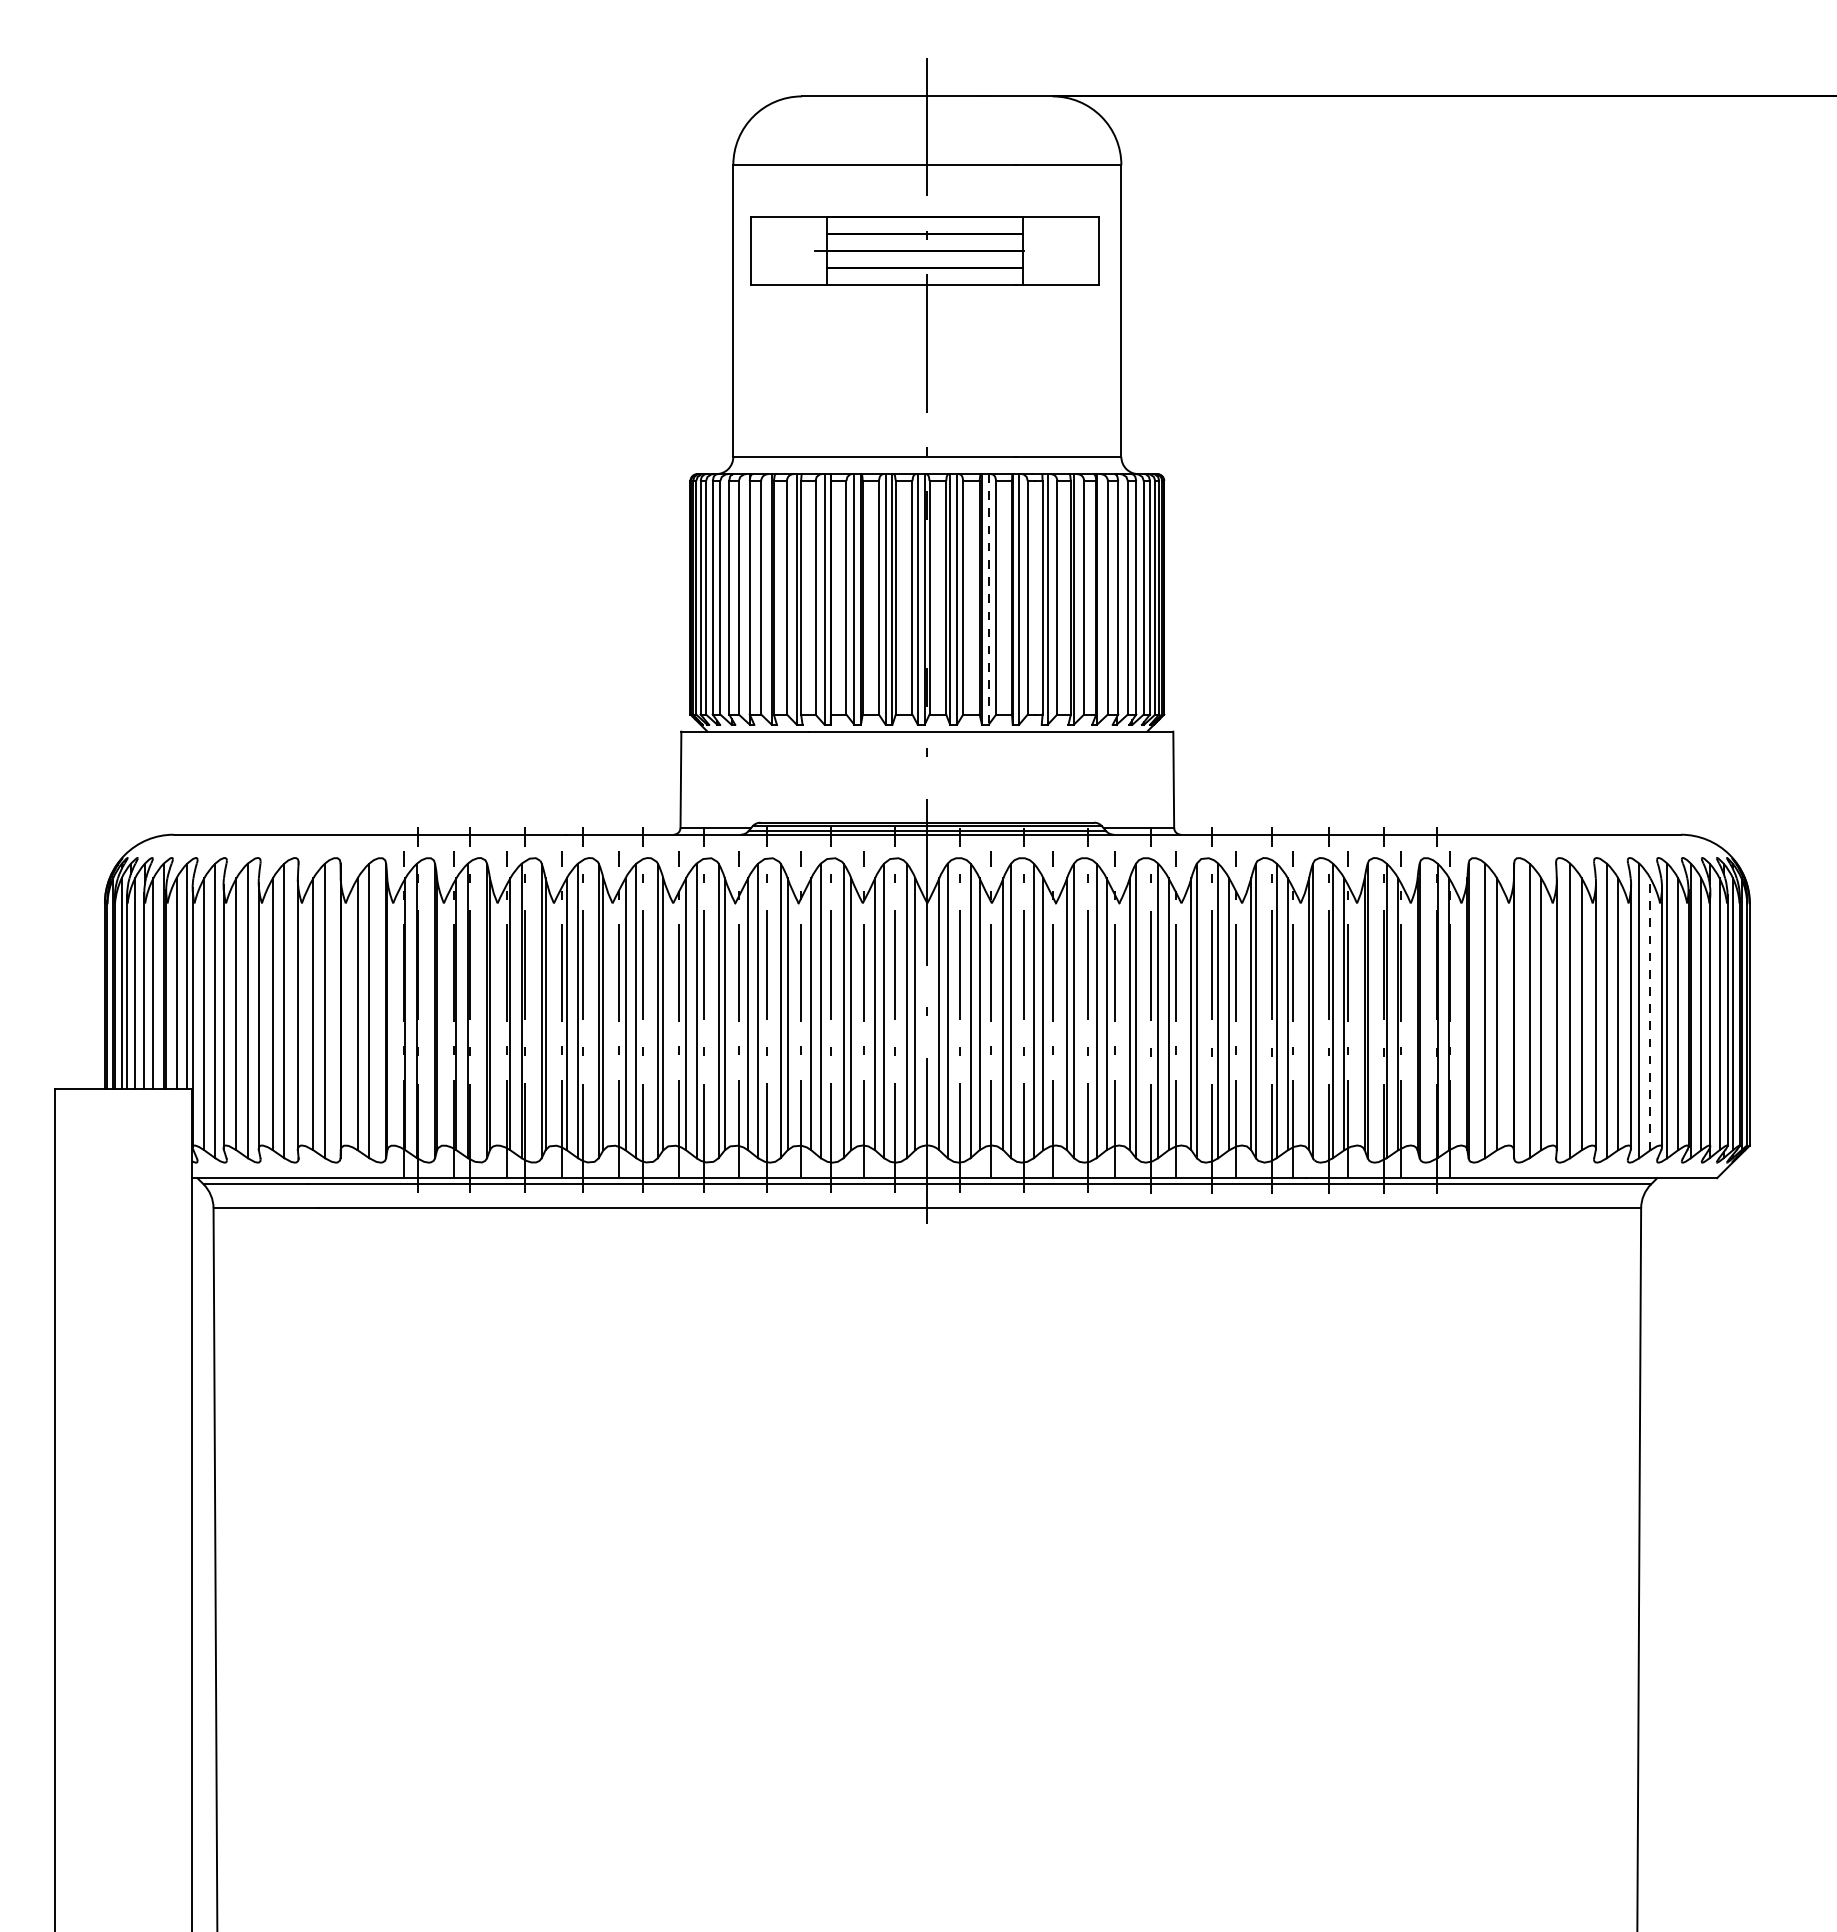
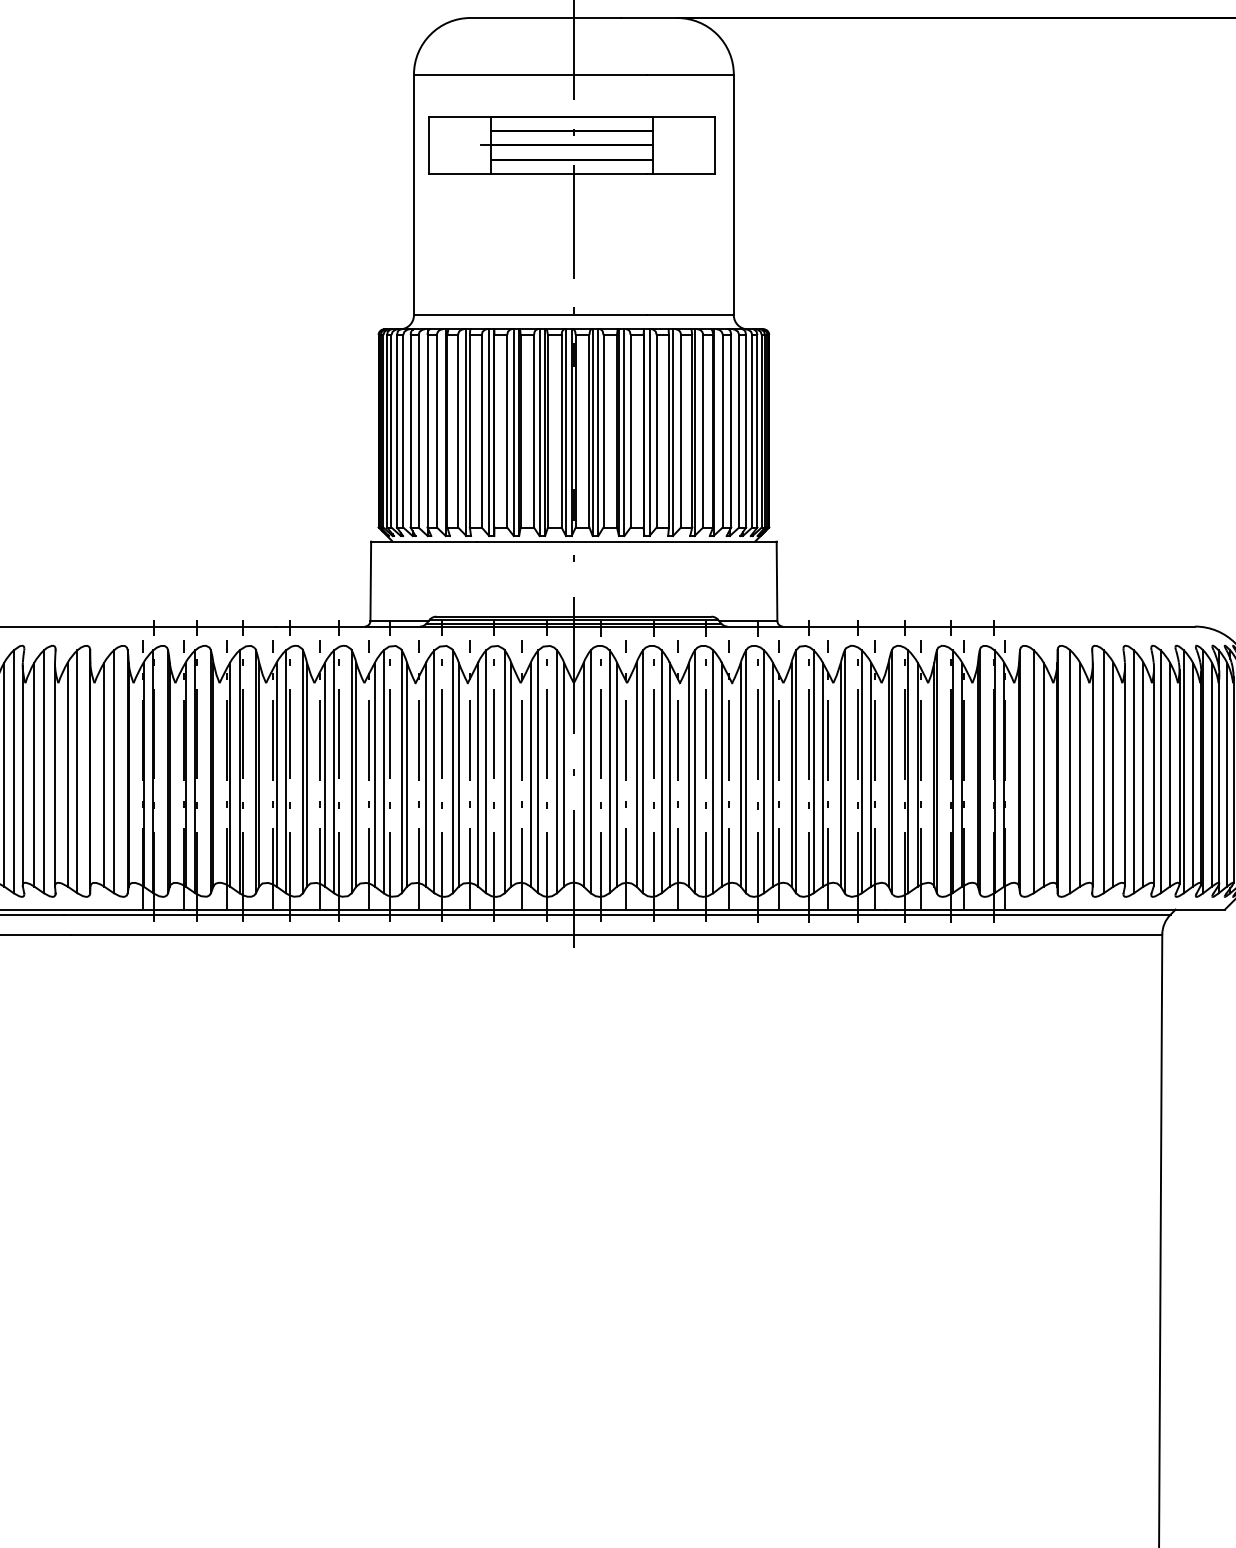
line: (988, 600) -> (624, 433), dashed -> solid
line: (1650, 1014) -> (1170, 774), dashed -> solid

